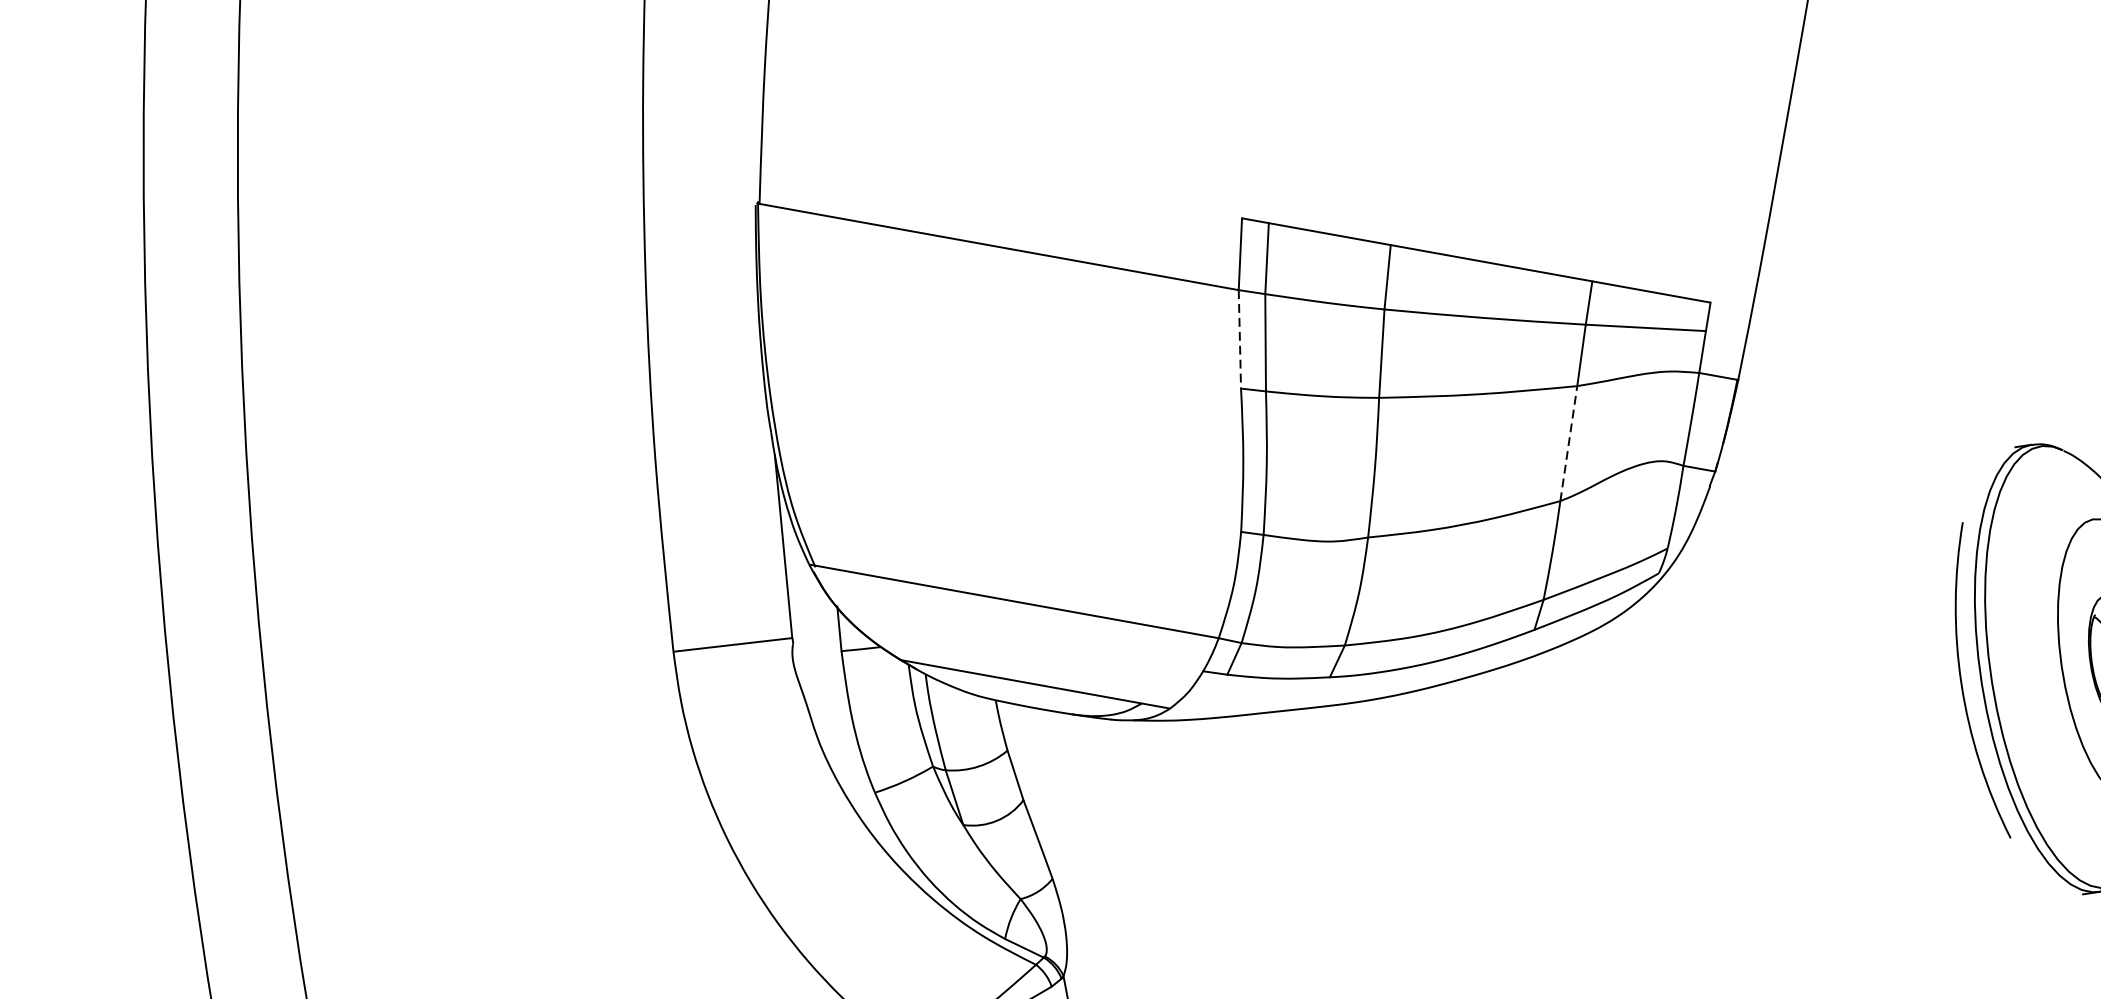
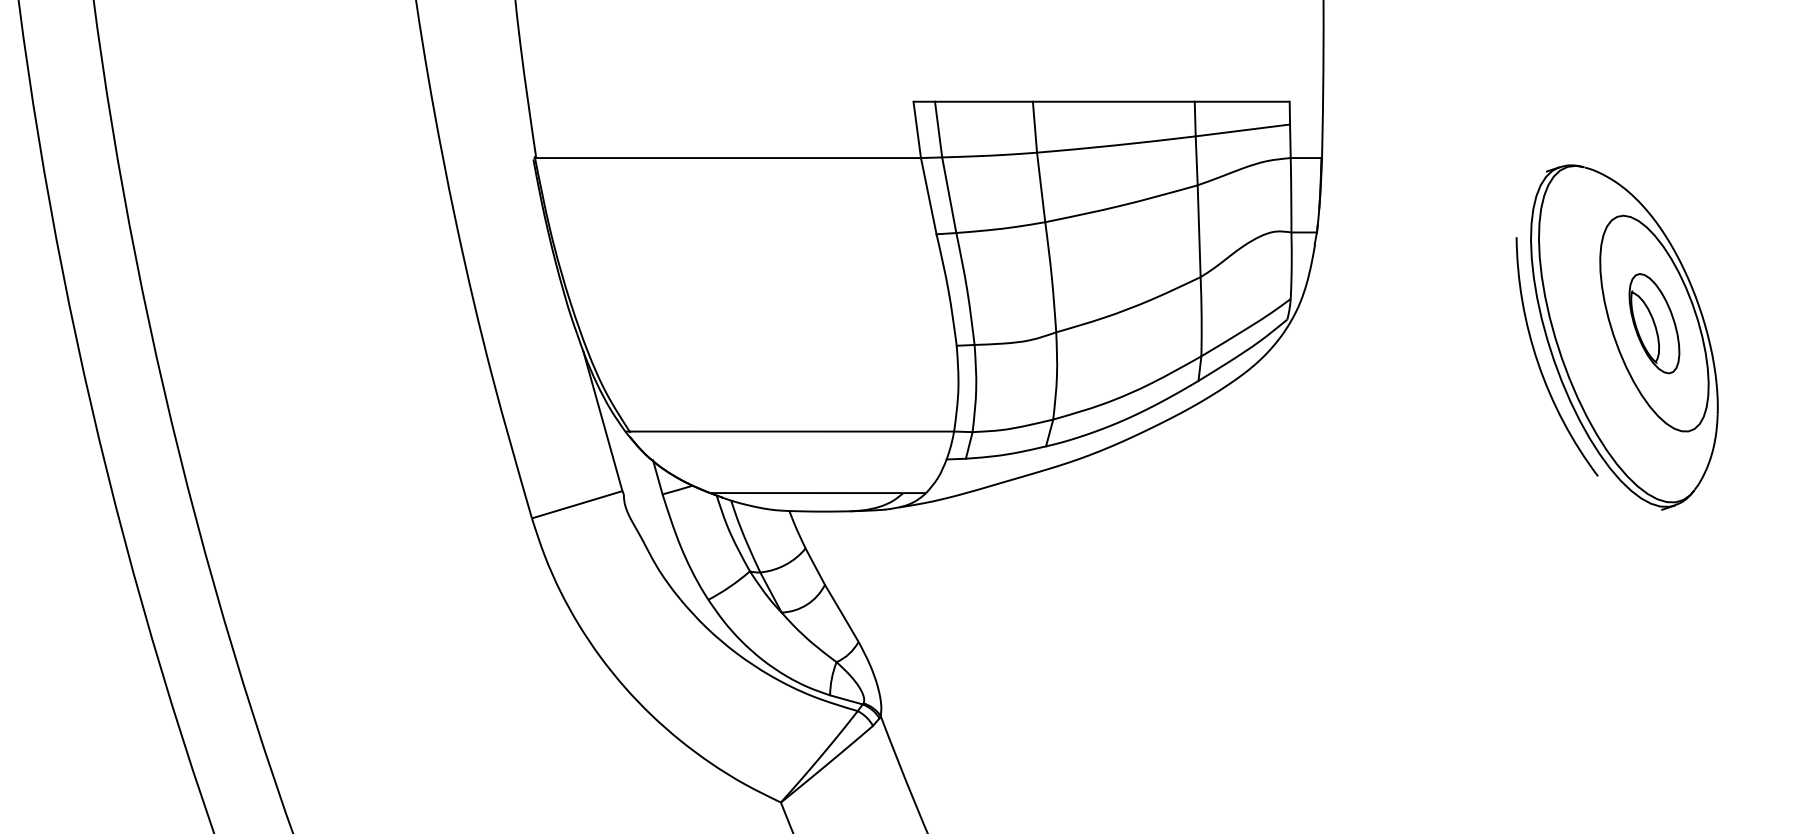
line: (1239, 339) -> (928, 196), dashed -> solid
line: (1569, 444) -> (1199, 231), dashed -> solid

